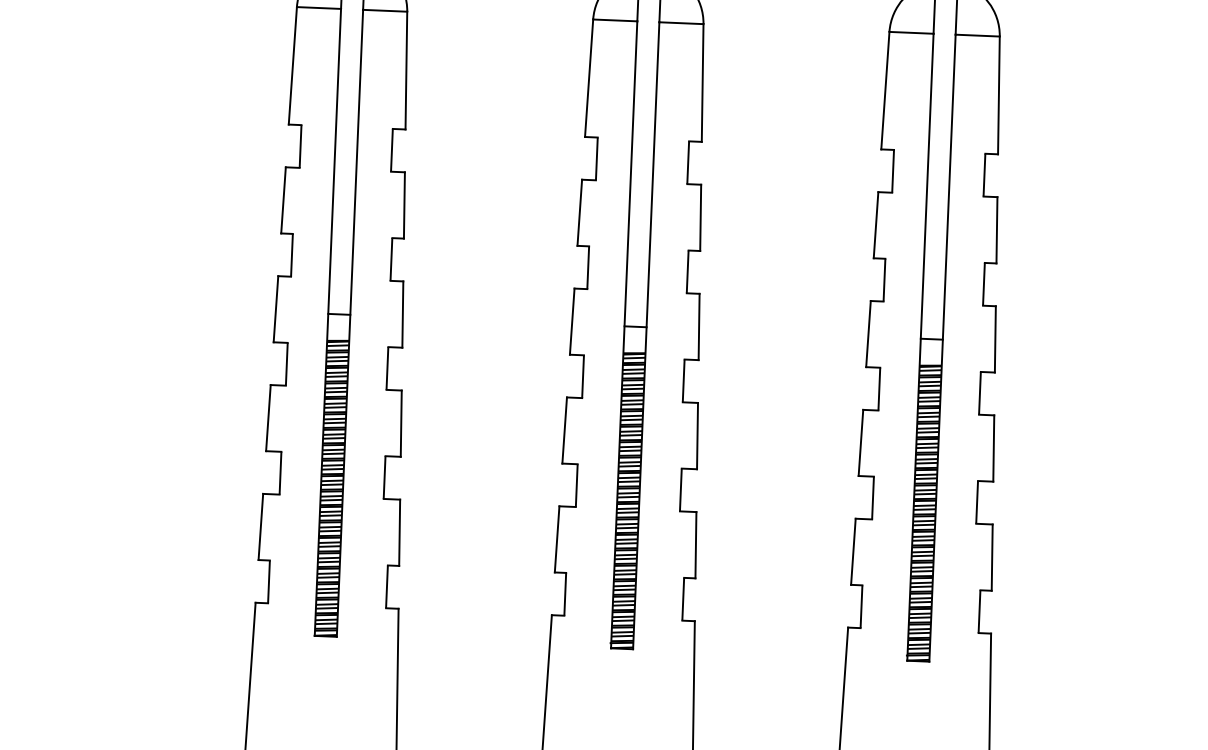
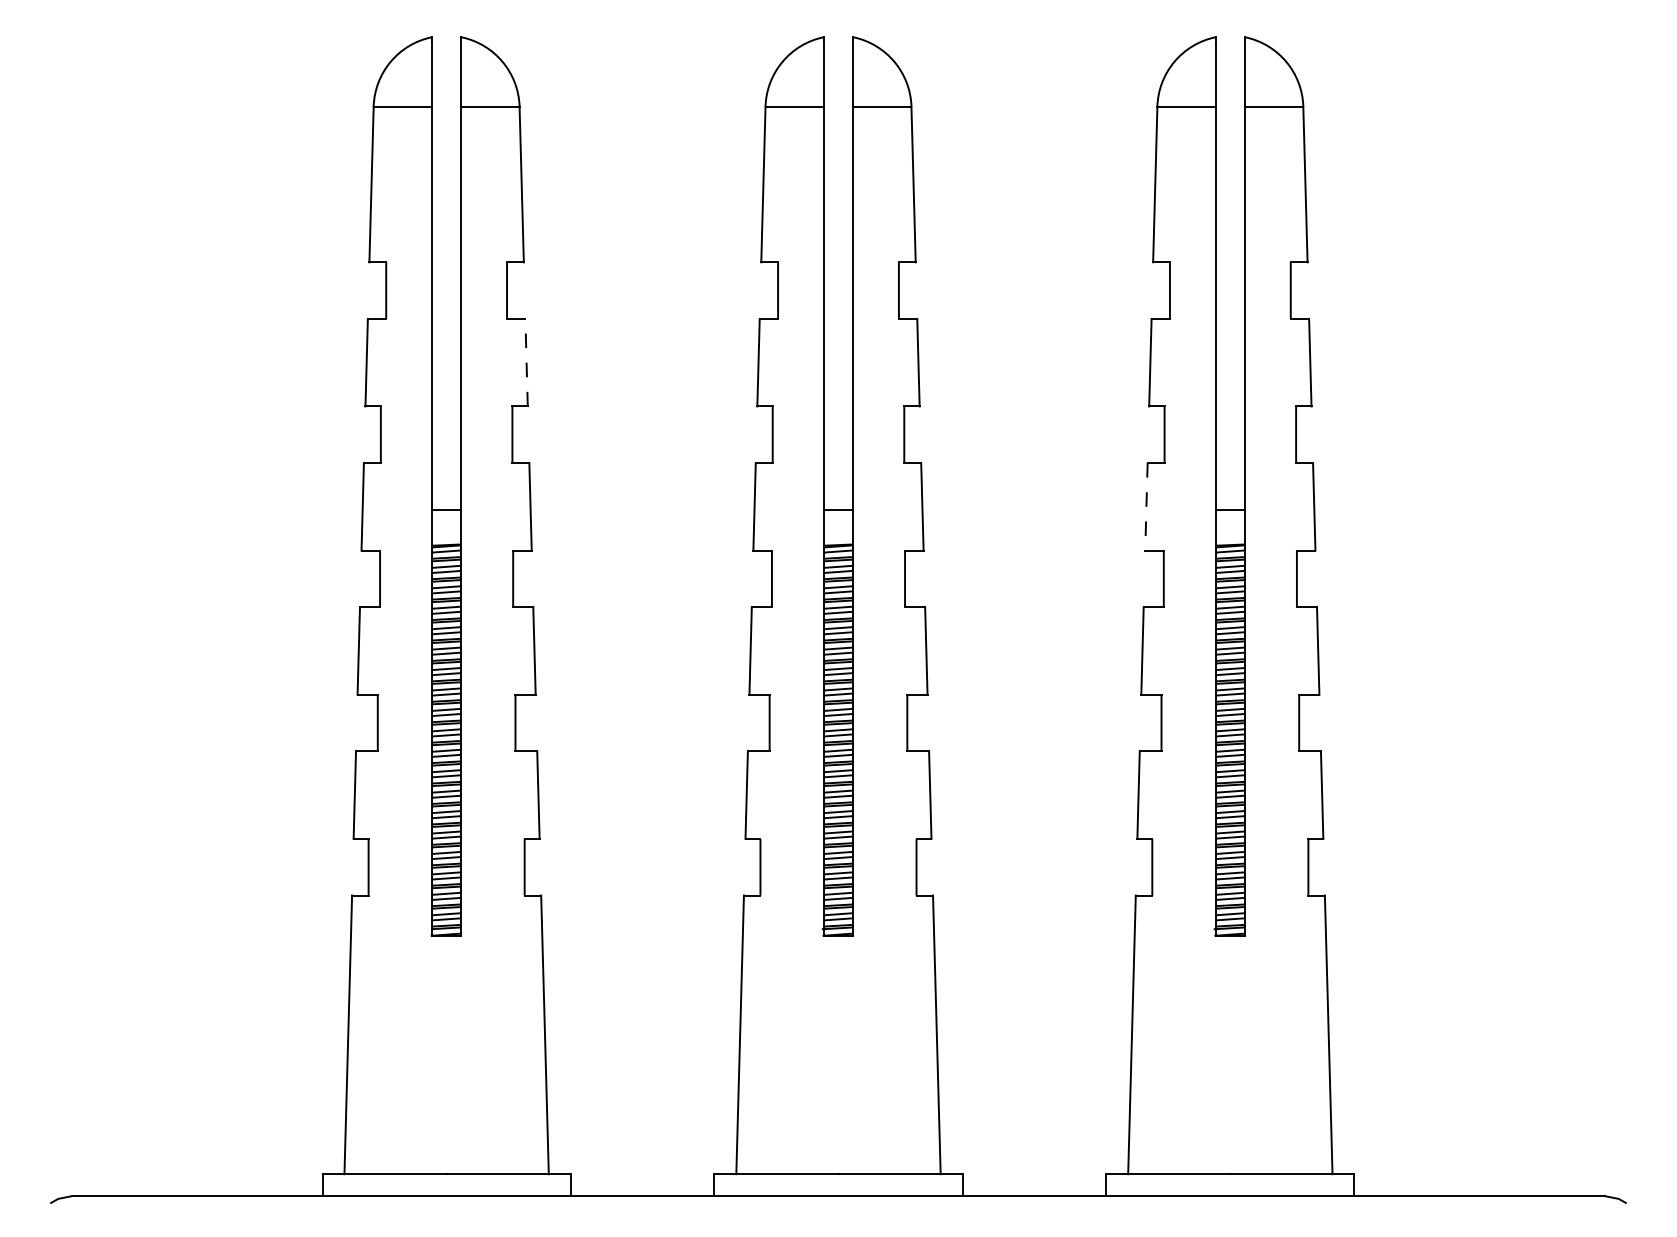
line: (404, 205) -> (526, 362), solid -> dashed
line: (868, 333) -> (1146, 506), solid -> dashed

